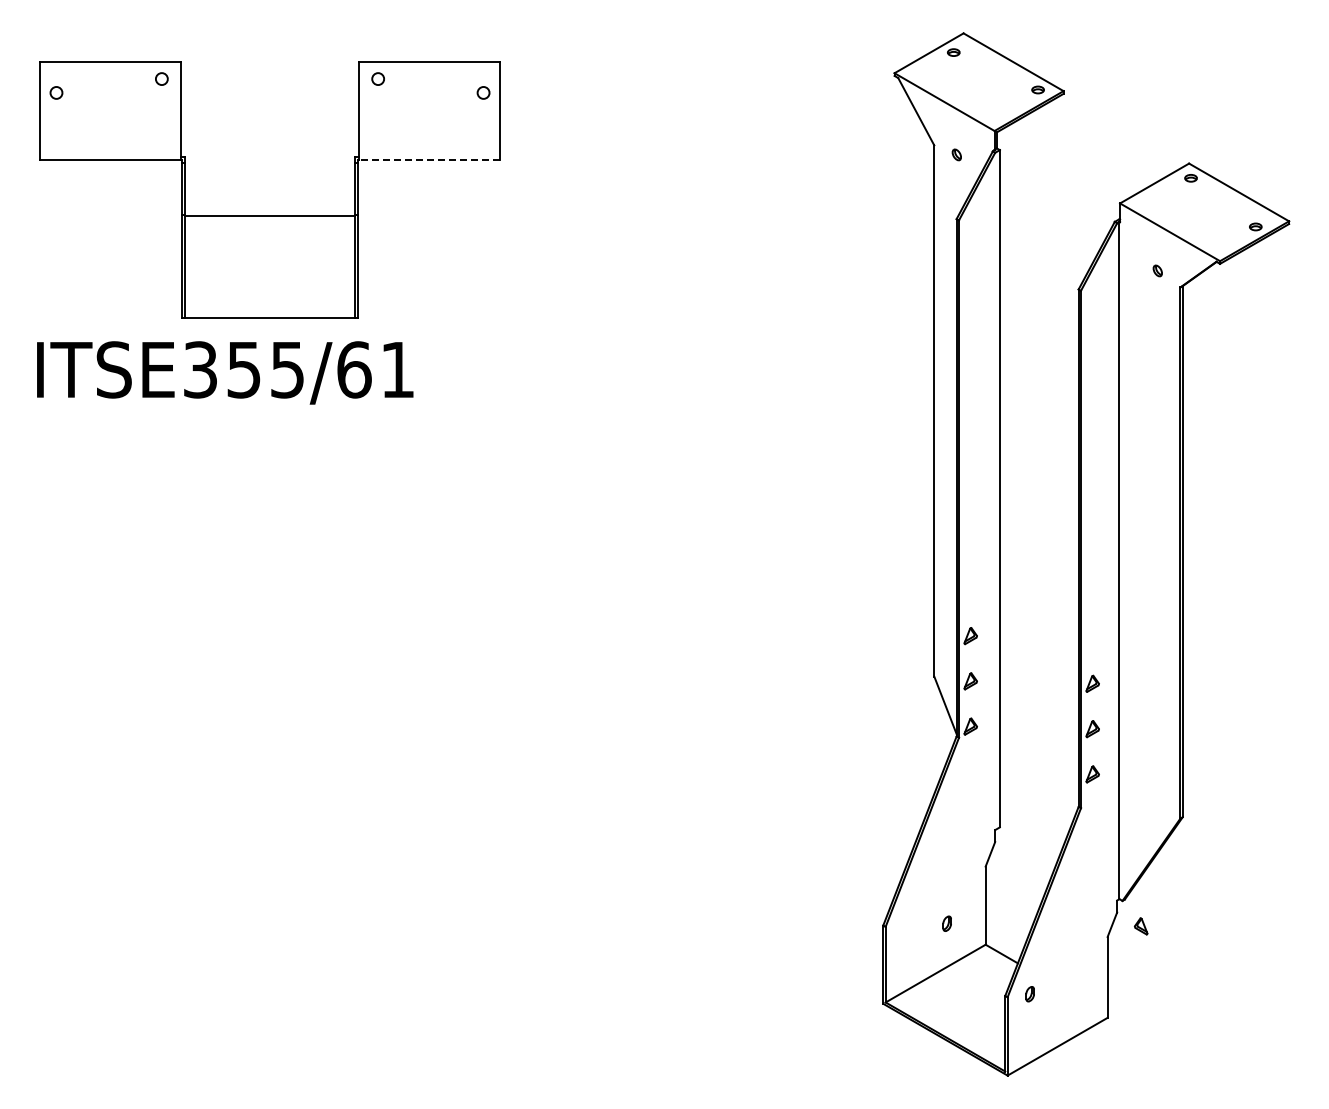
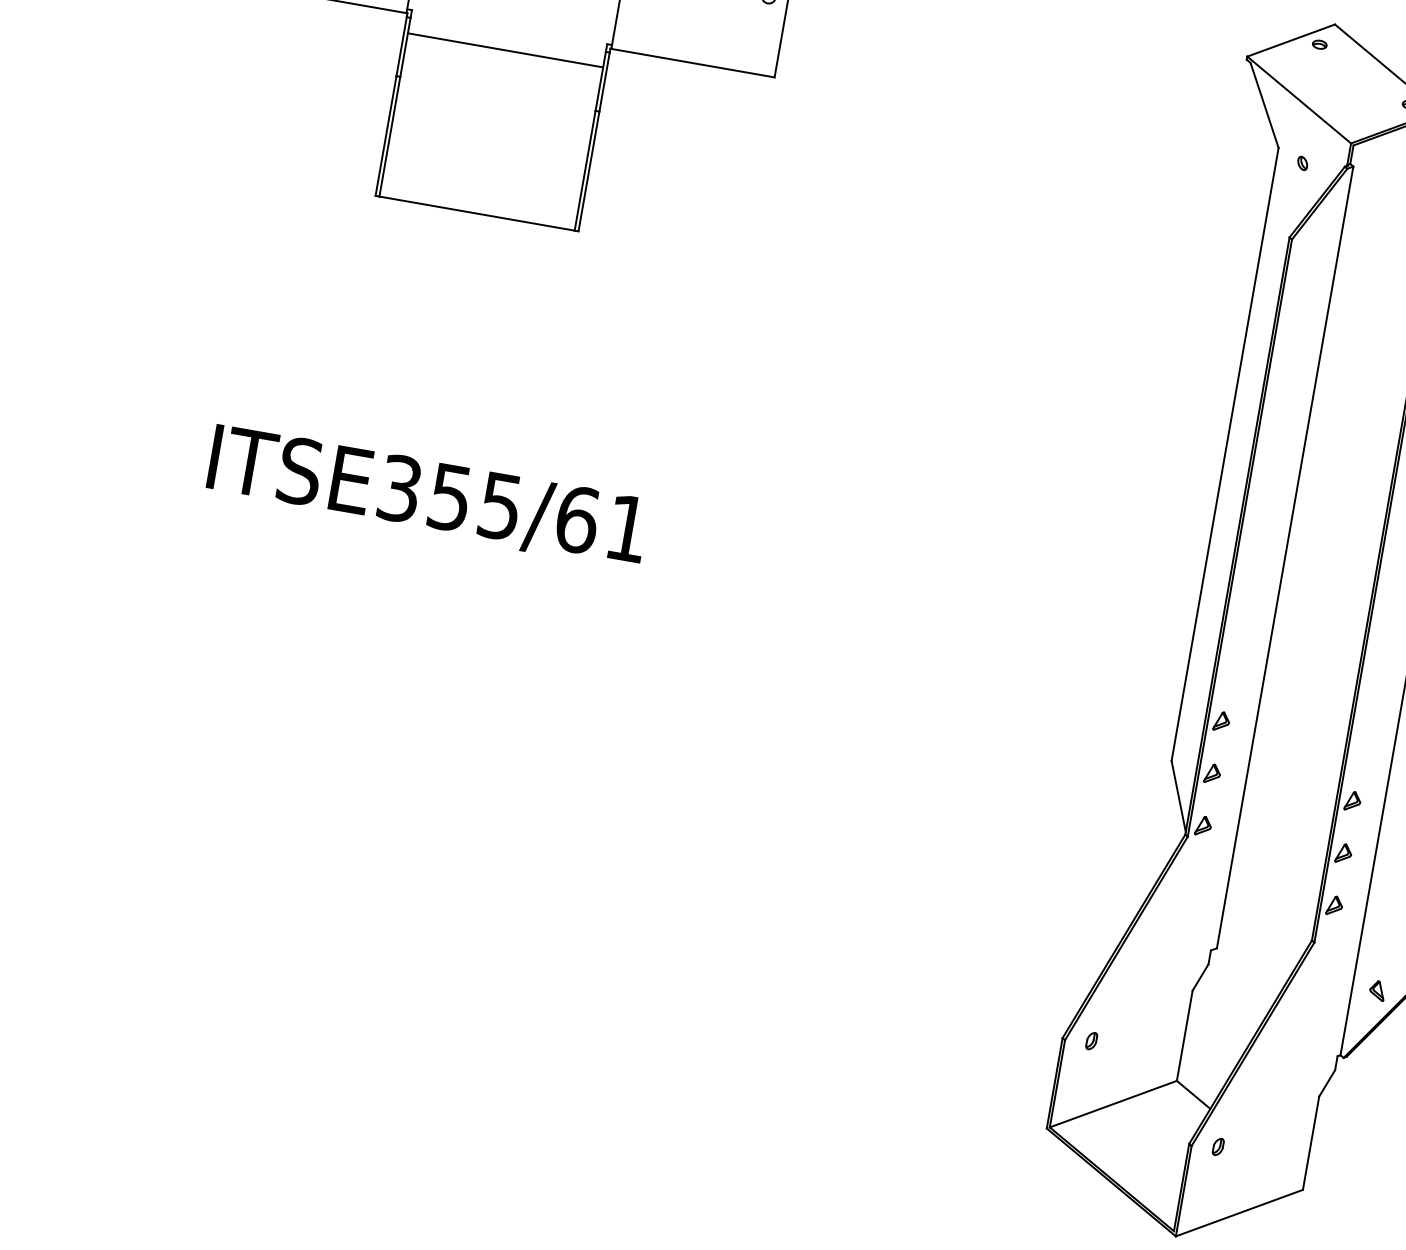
line: (429, 160) -> (692, 63), dashed -> solid
line: (269, 215) -> (504, 49), moved
text: (225, 372) -> (428, 496), moved
part: (946, 923) -> (1090, 1040), moved
part: (1140, 926) -> (1376, 990), moved

